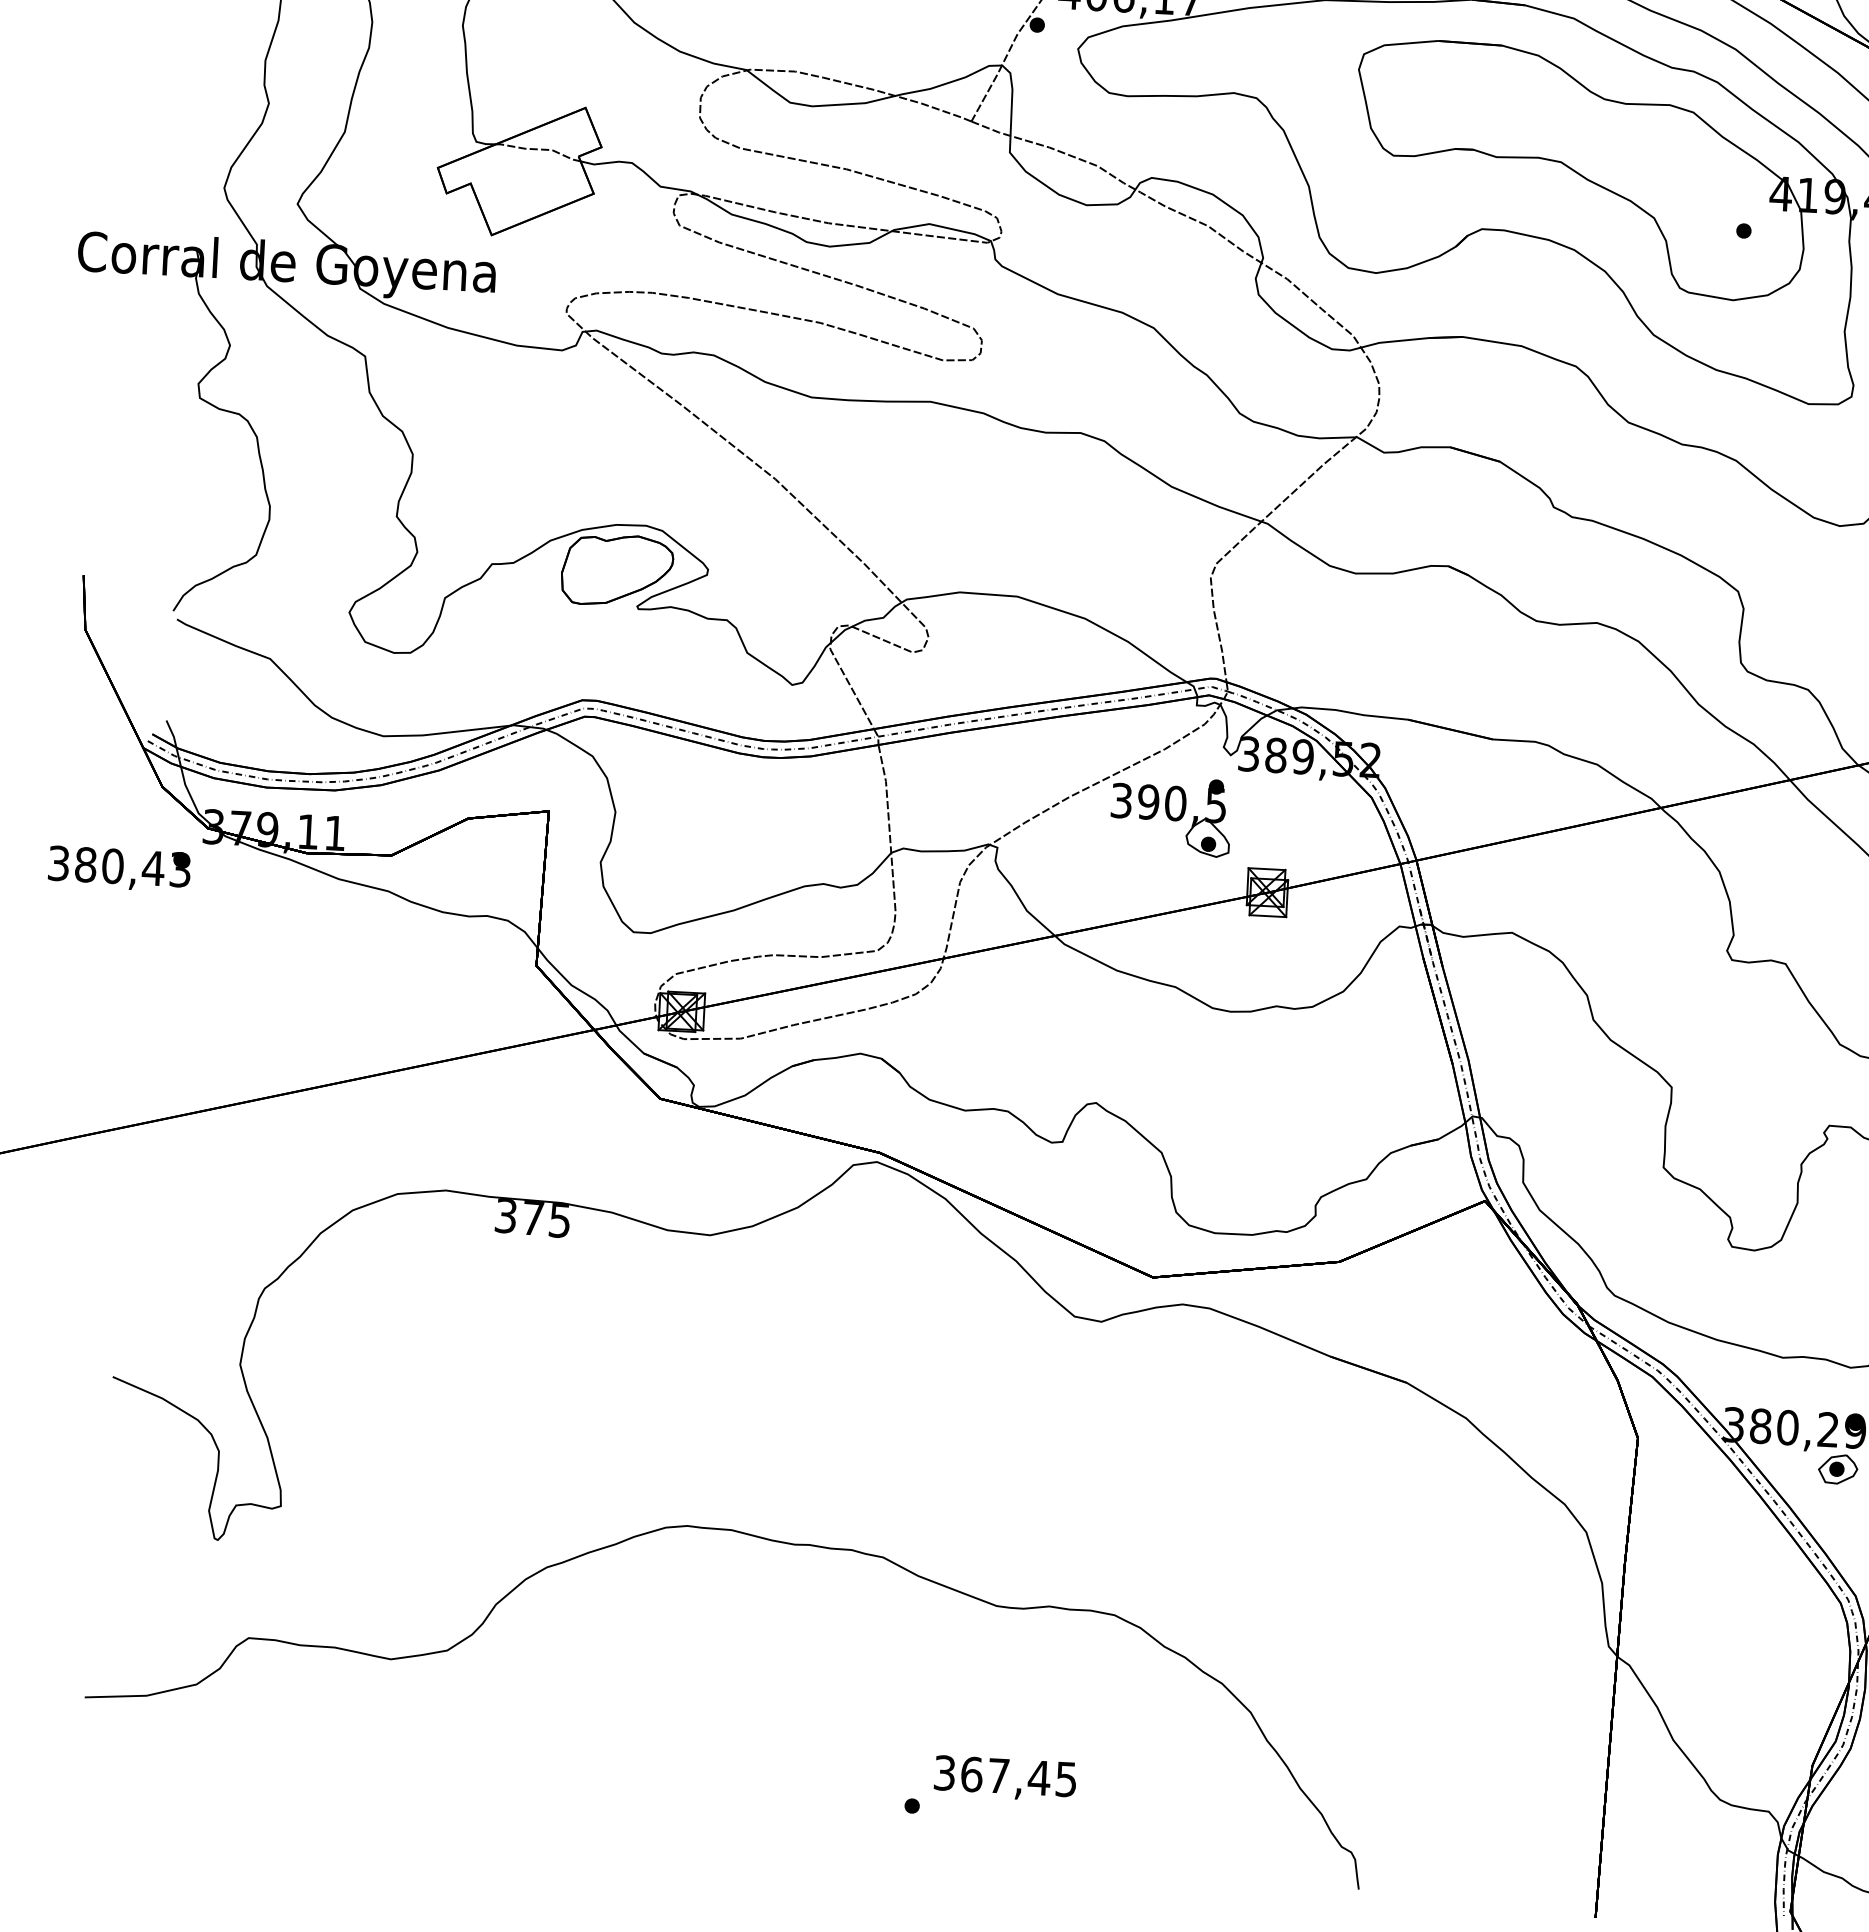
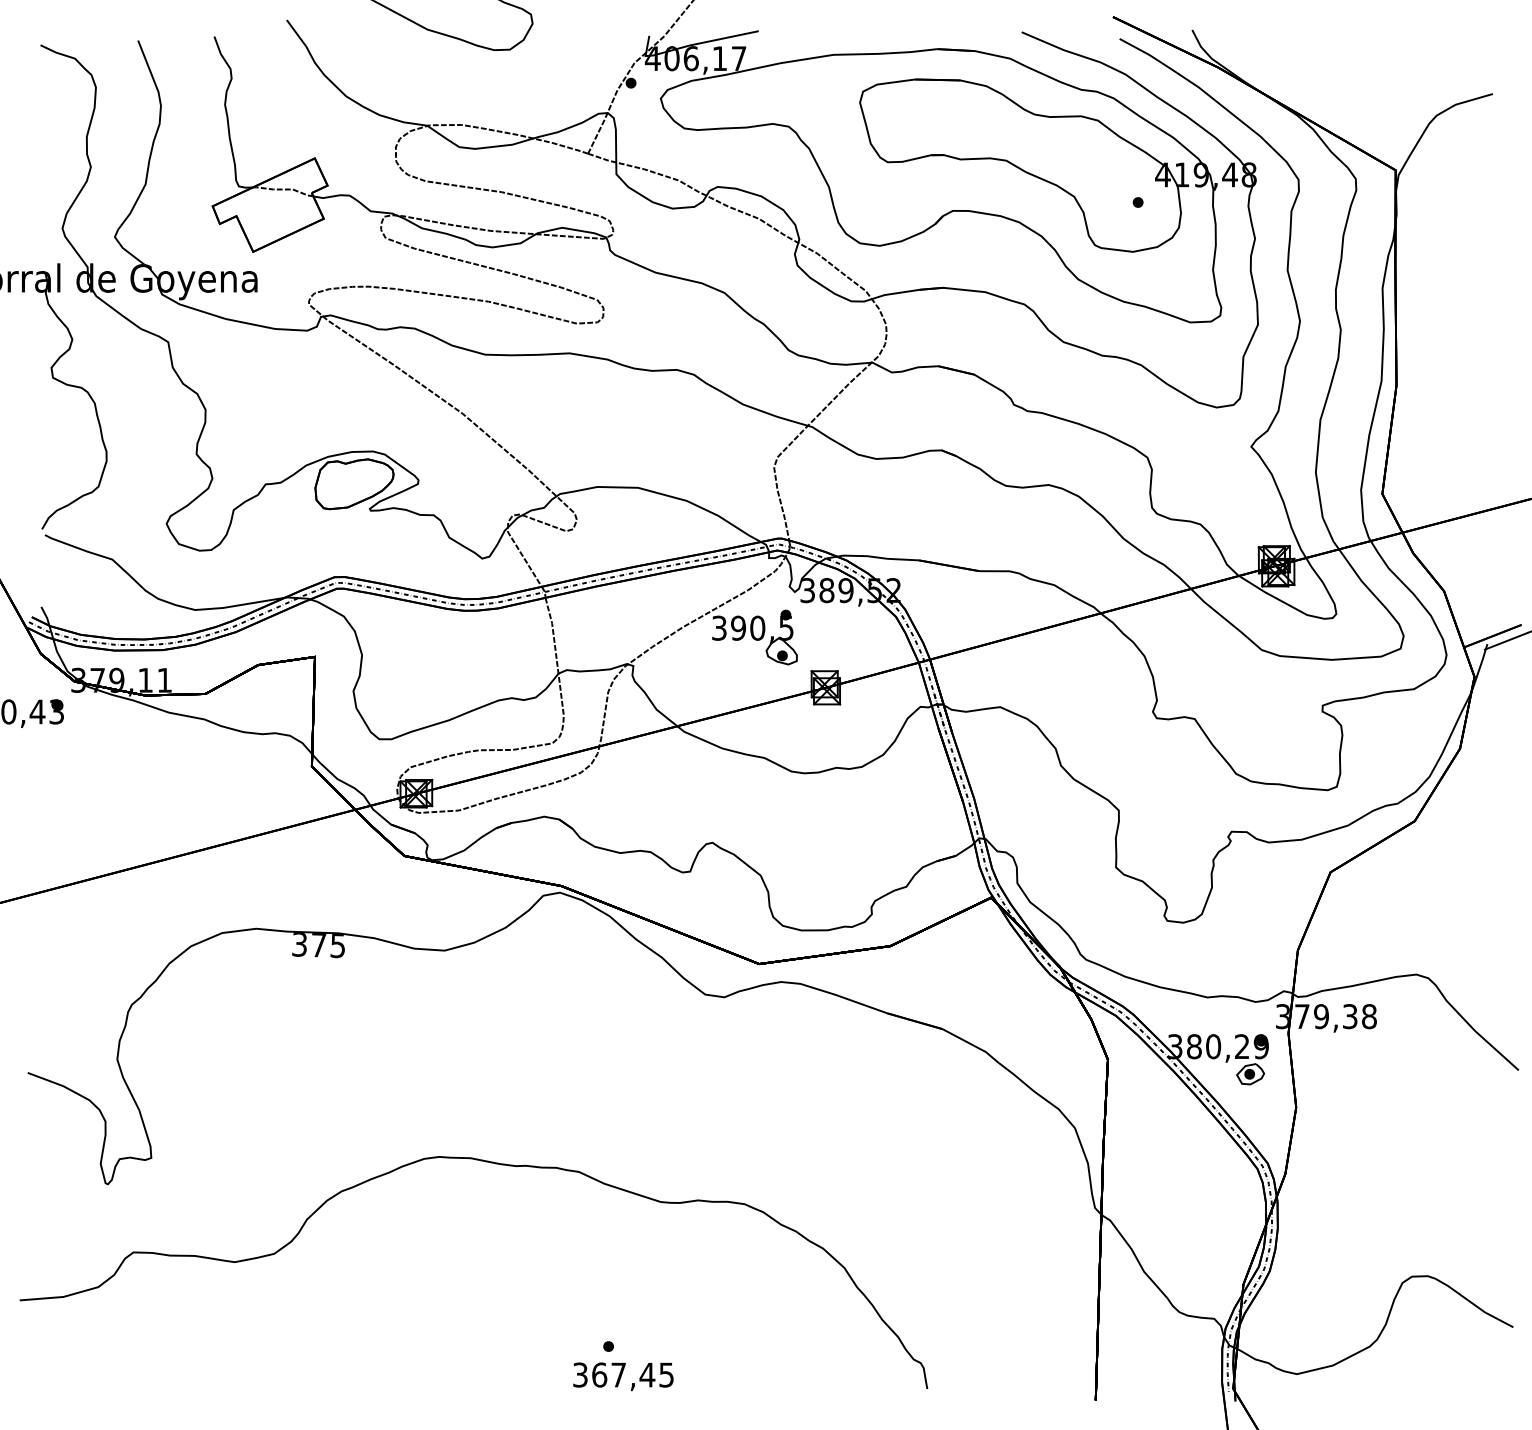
text: (1005, 1778) -> (623, 1376), moved

